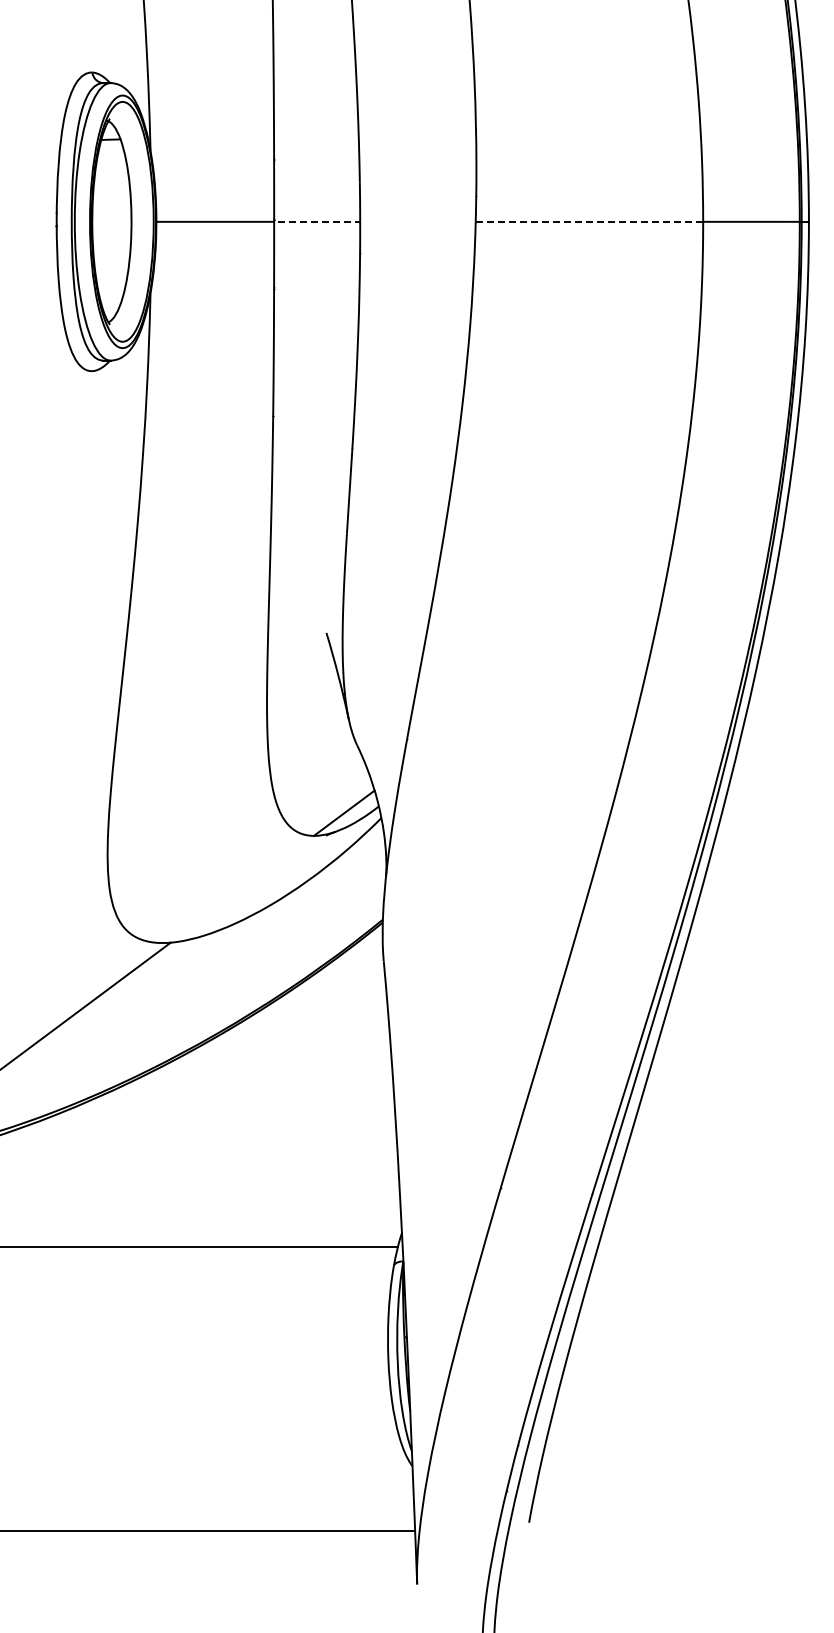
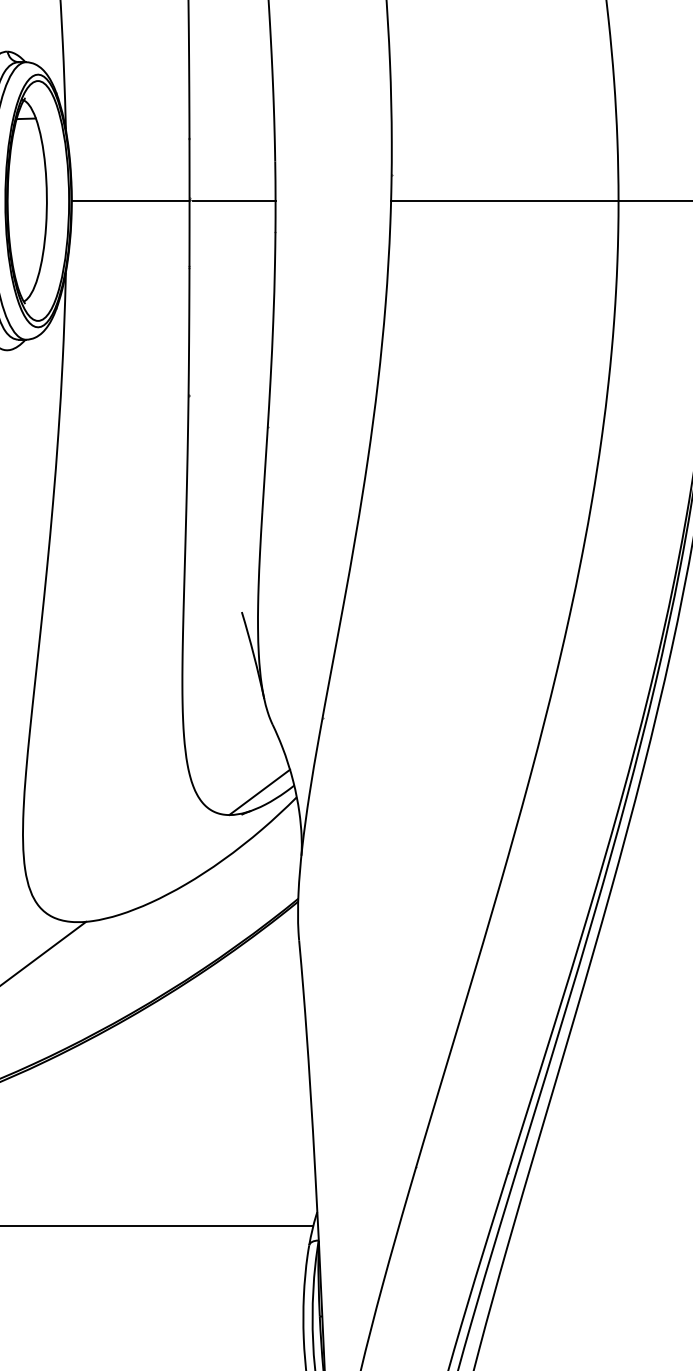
line: (319, 221) -> (234, 200), dashed -> solid
line: (589, 221) -> (504, 200), dashed -> solid

